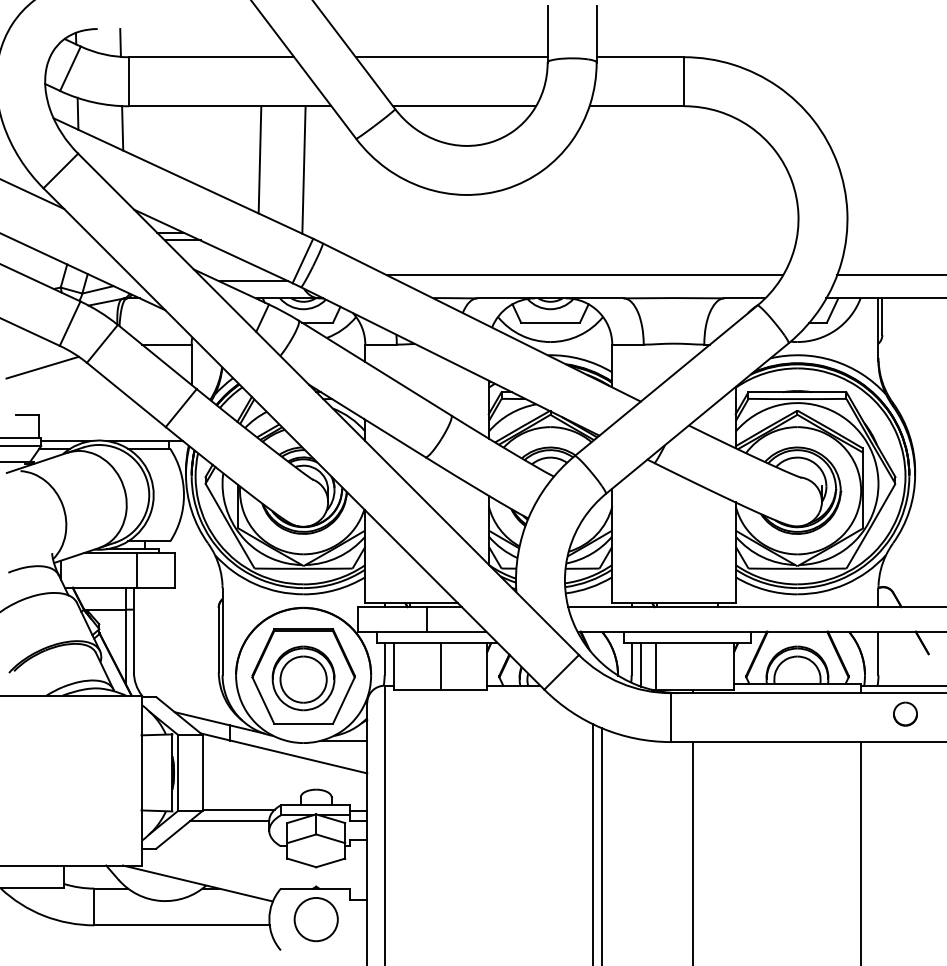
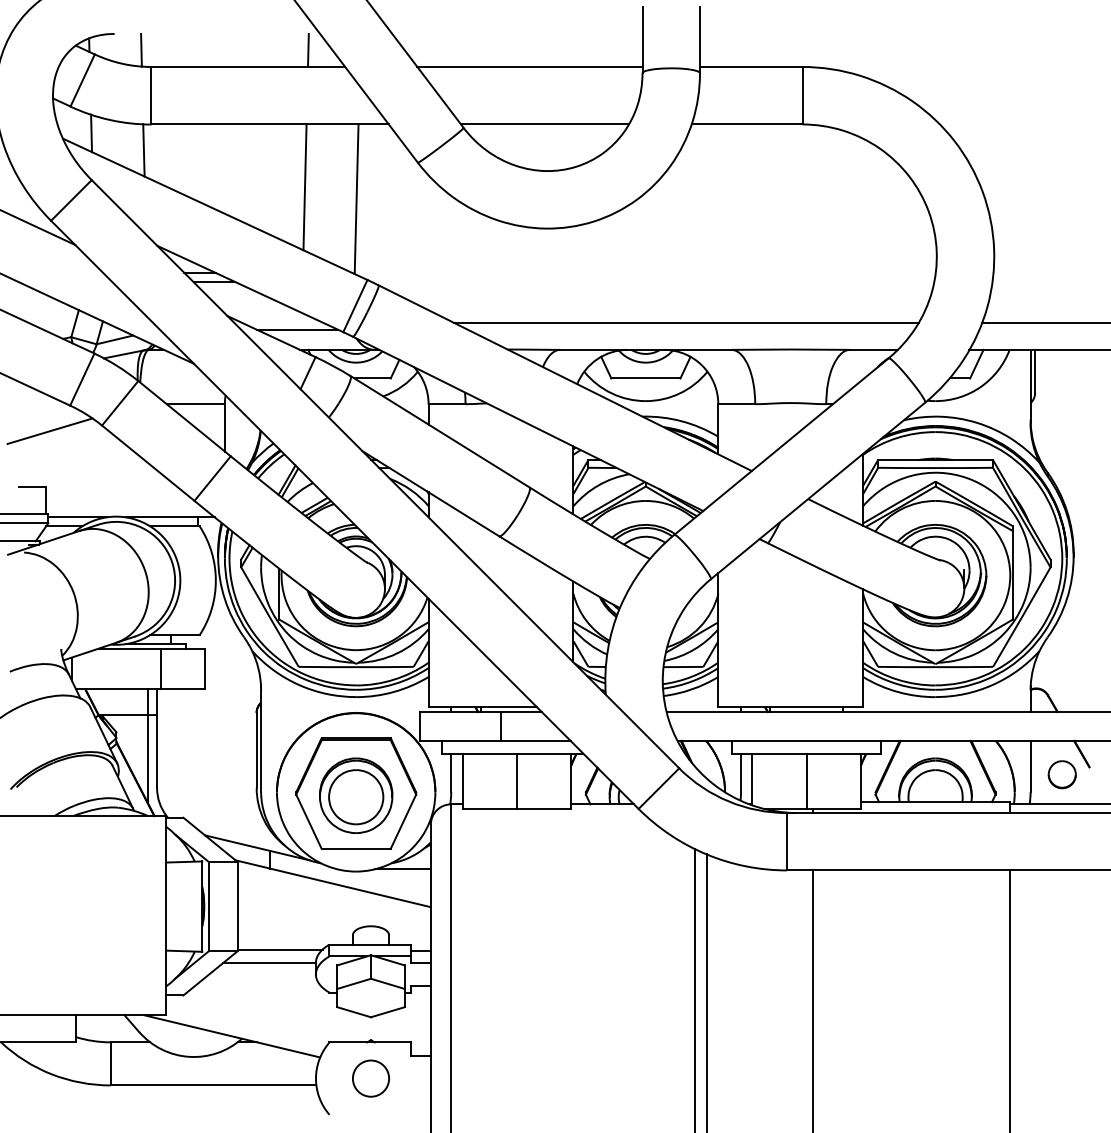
line: (262, 42) -> (308, 49), added
line: (655, 665) -> (806, 780), moved
part: (904, 714) -> (1061, 774), moved
circle: (315, 919) -> (370, 1078), size x0.71

